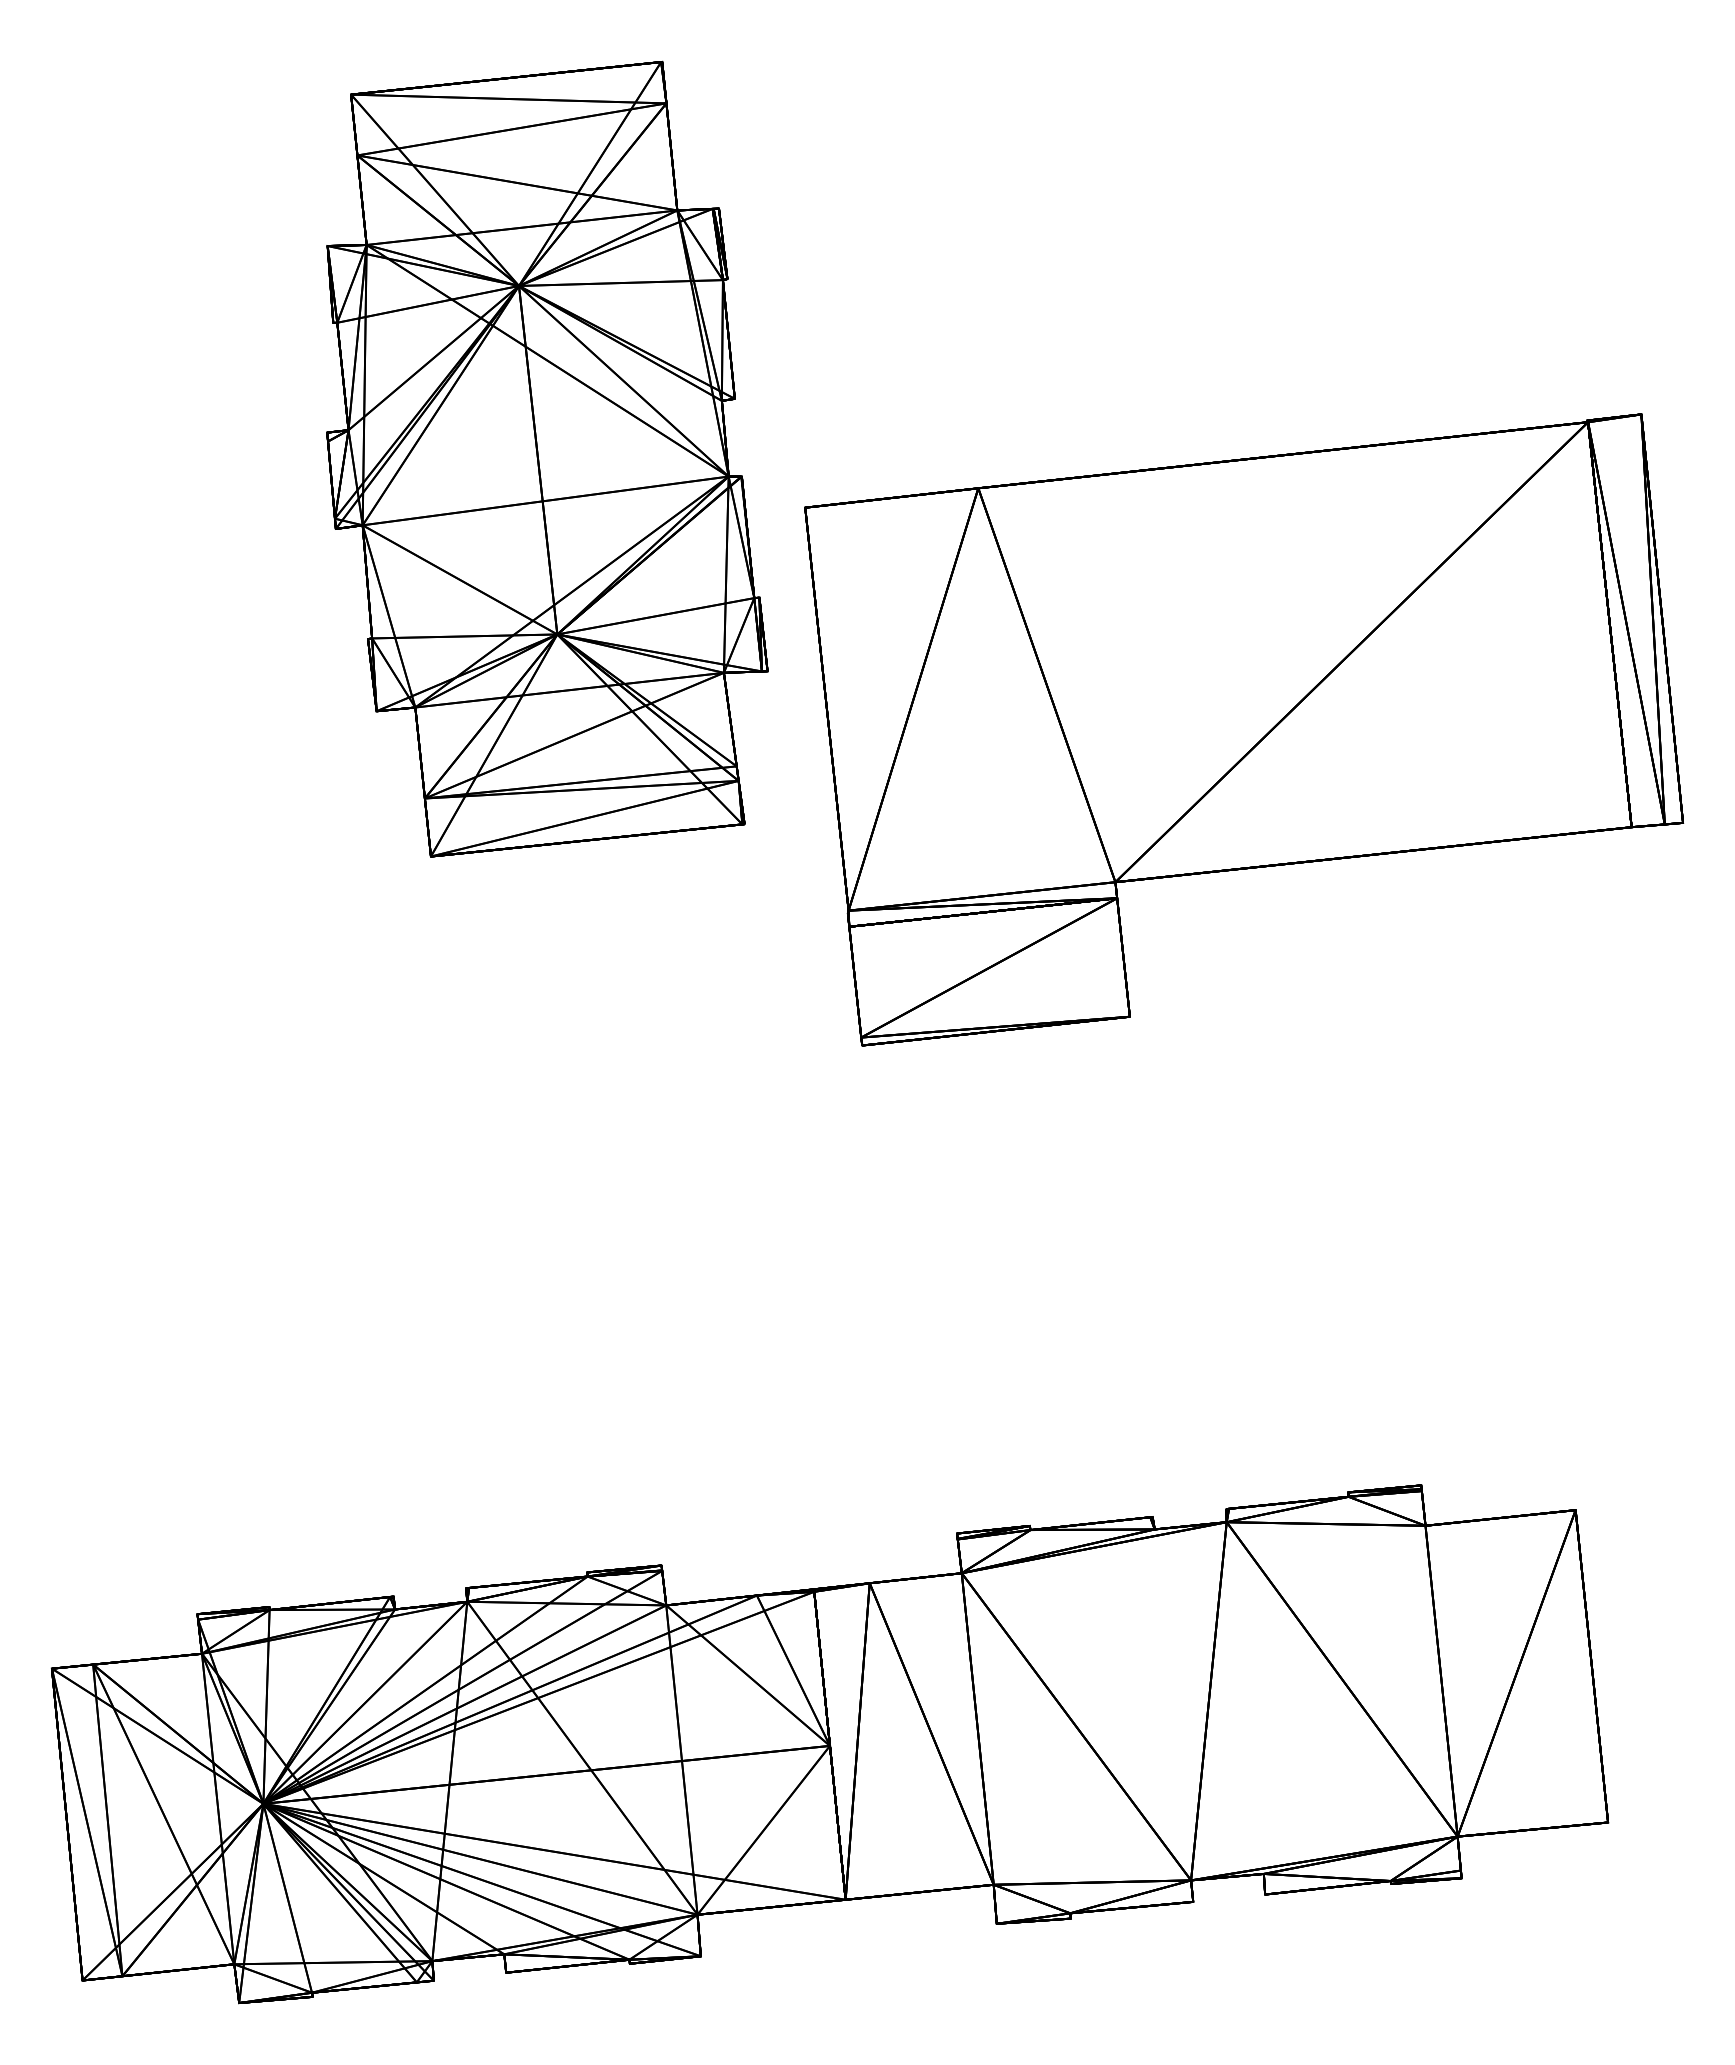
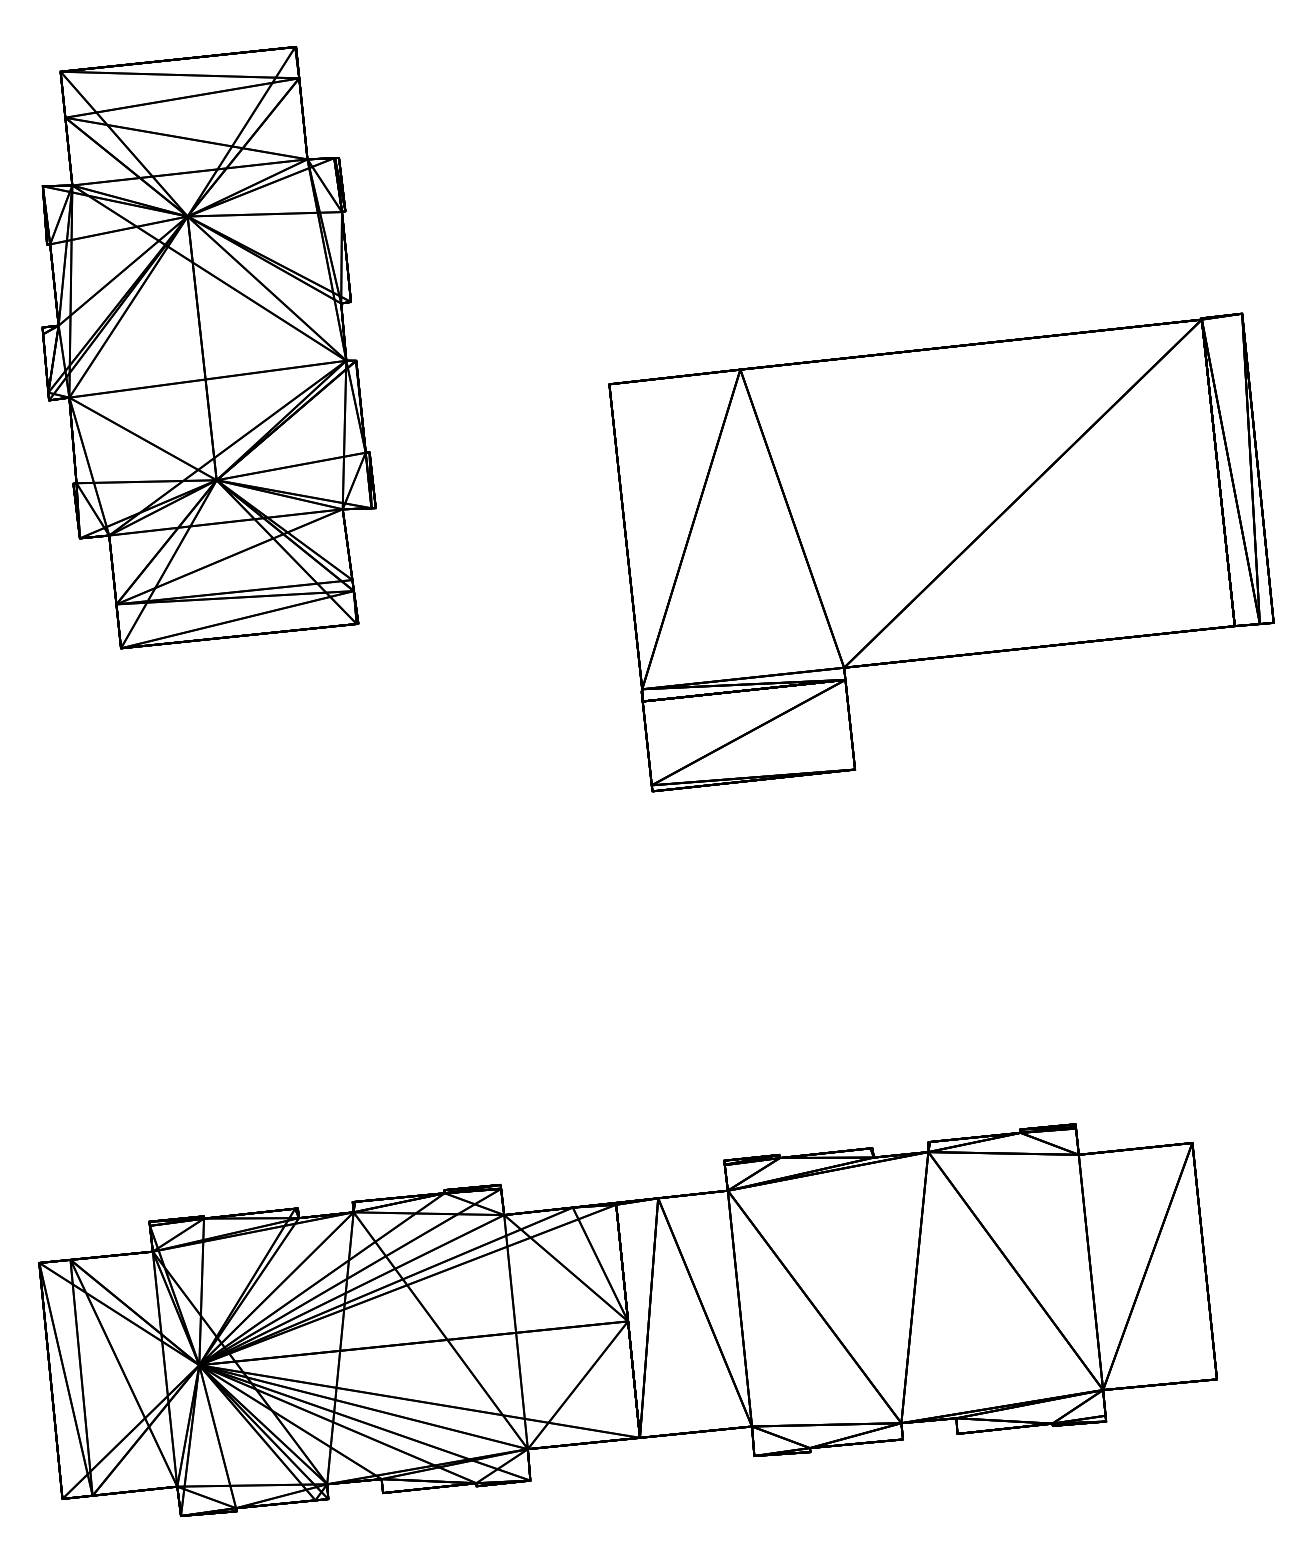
part: (547, 458) -> (209, 347), moved

